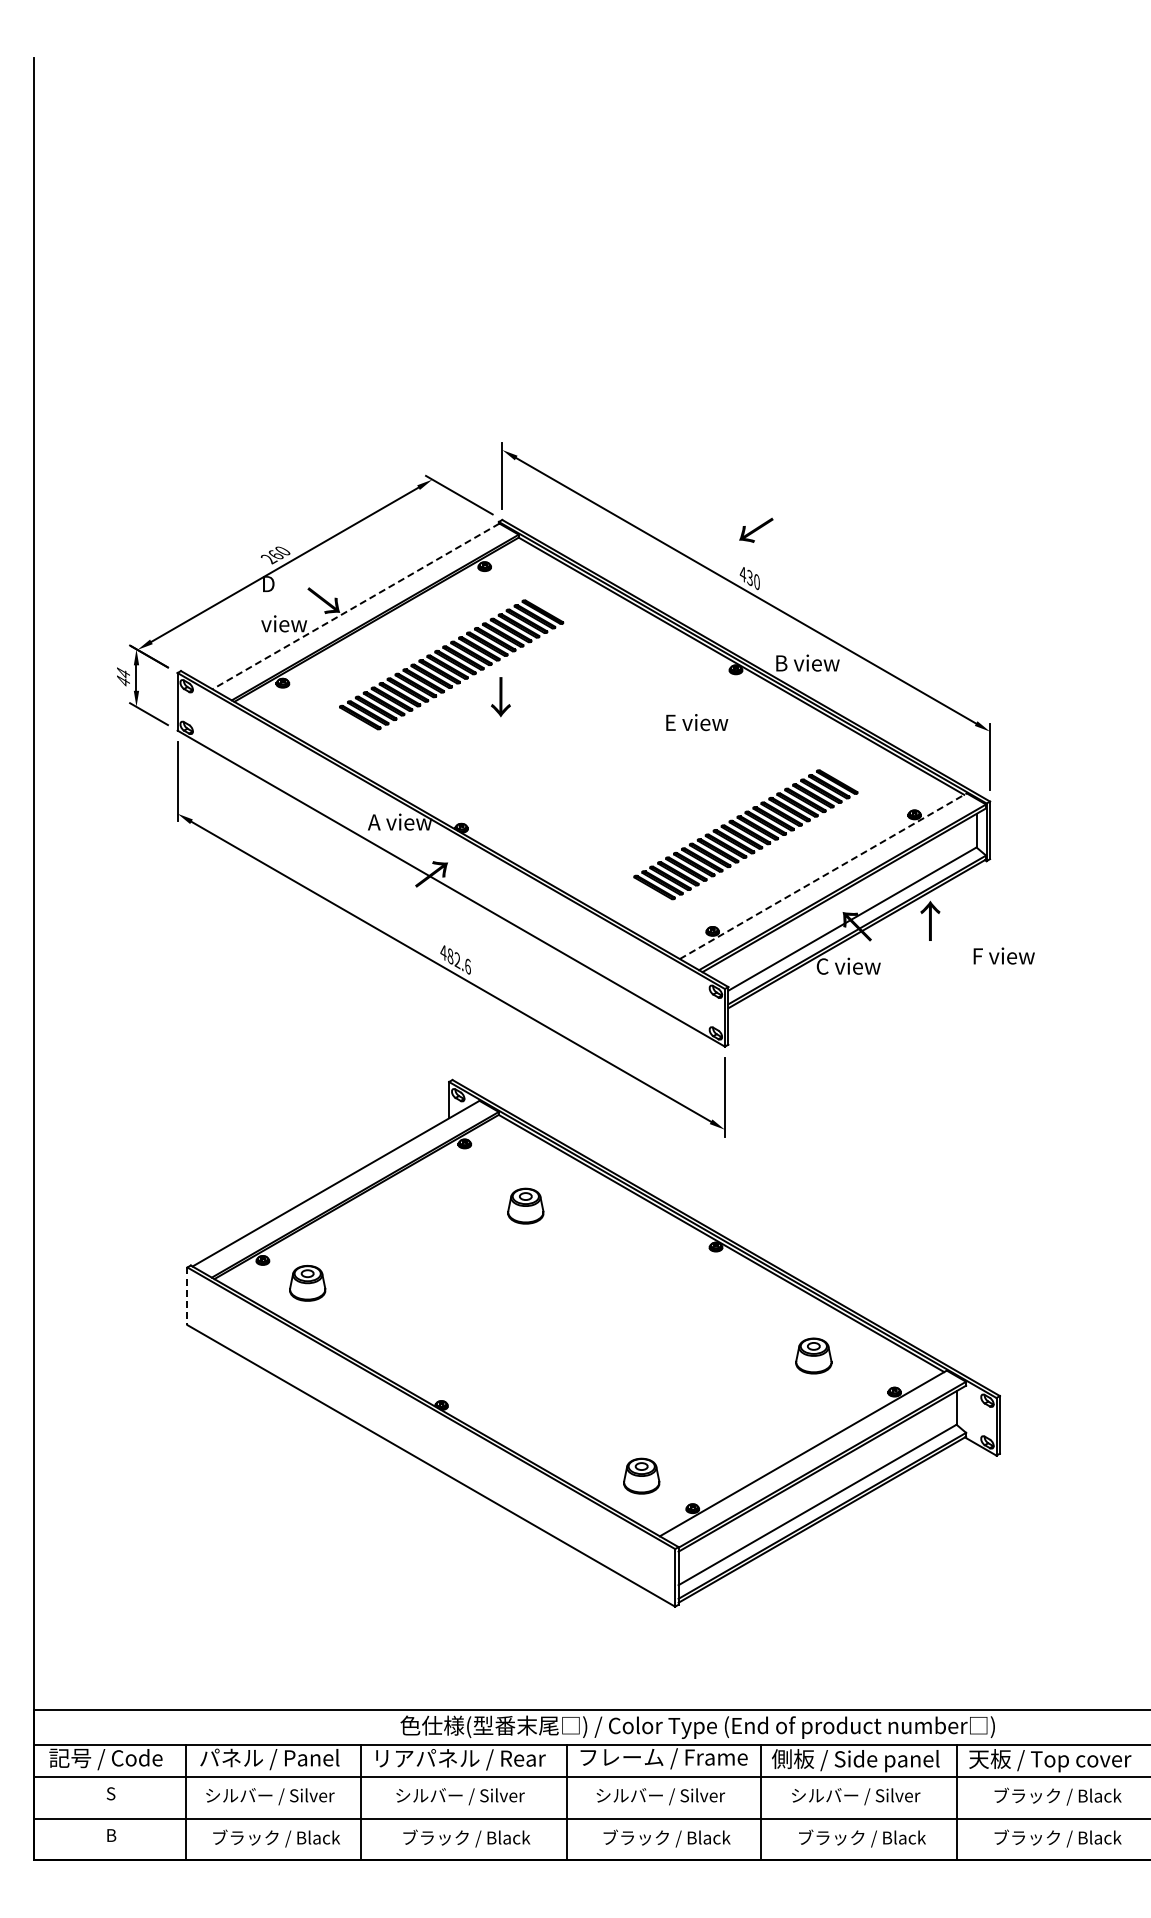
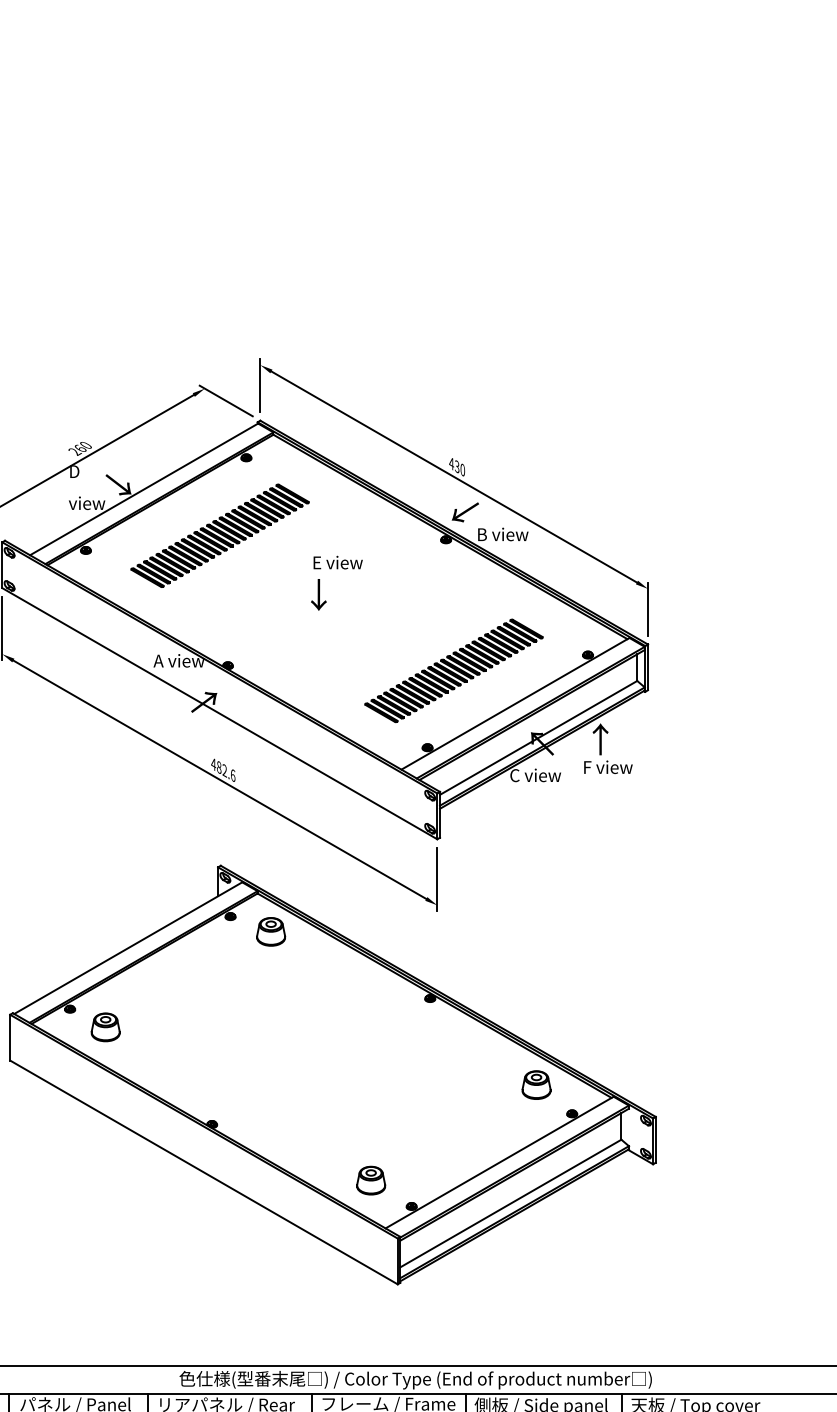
text: (756, 529) -> (465, 511), moved
line: (356, 606) -> (144, 489), dashed -> solid
text: (500, 697) -> (318, 595), moved
text: (697, 722) -> (338, 562), moved
line: (823, 876) -> (515, 704), dashed -> solid
text: (1003, 955) -> (607, 766), moved
part: (525, 1205) -> (270, 931), moved
line: (187, 1296) -> (10, 1037), dashed -> solid
part: (813, 1355) -> (536, 1084), moved

